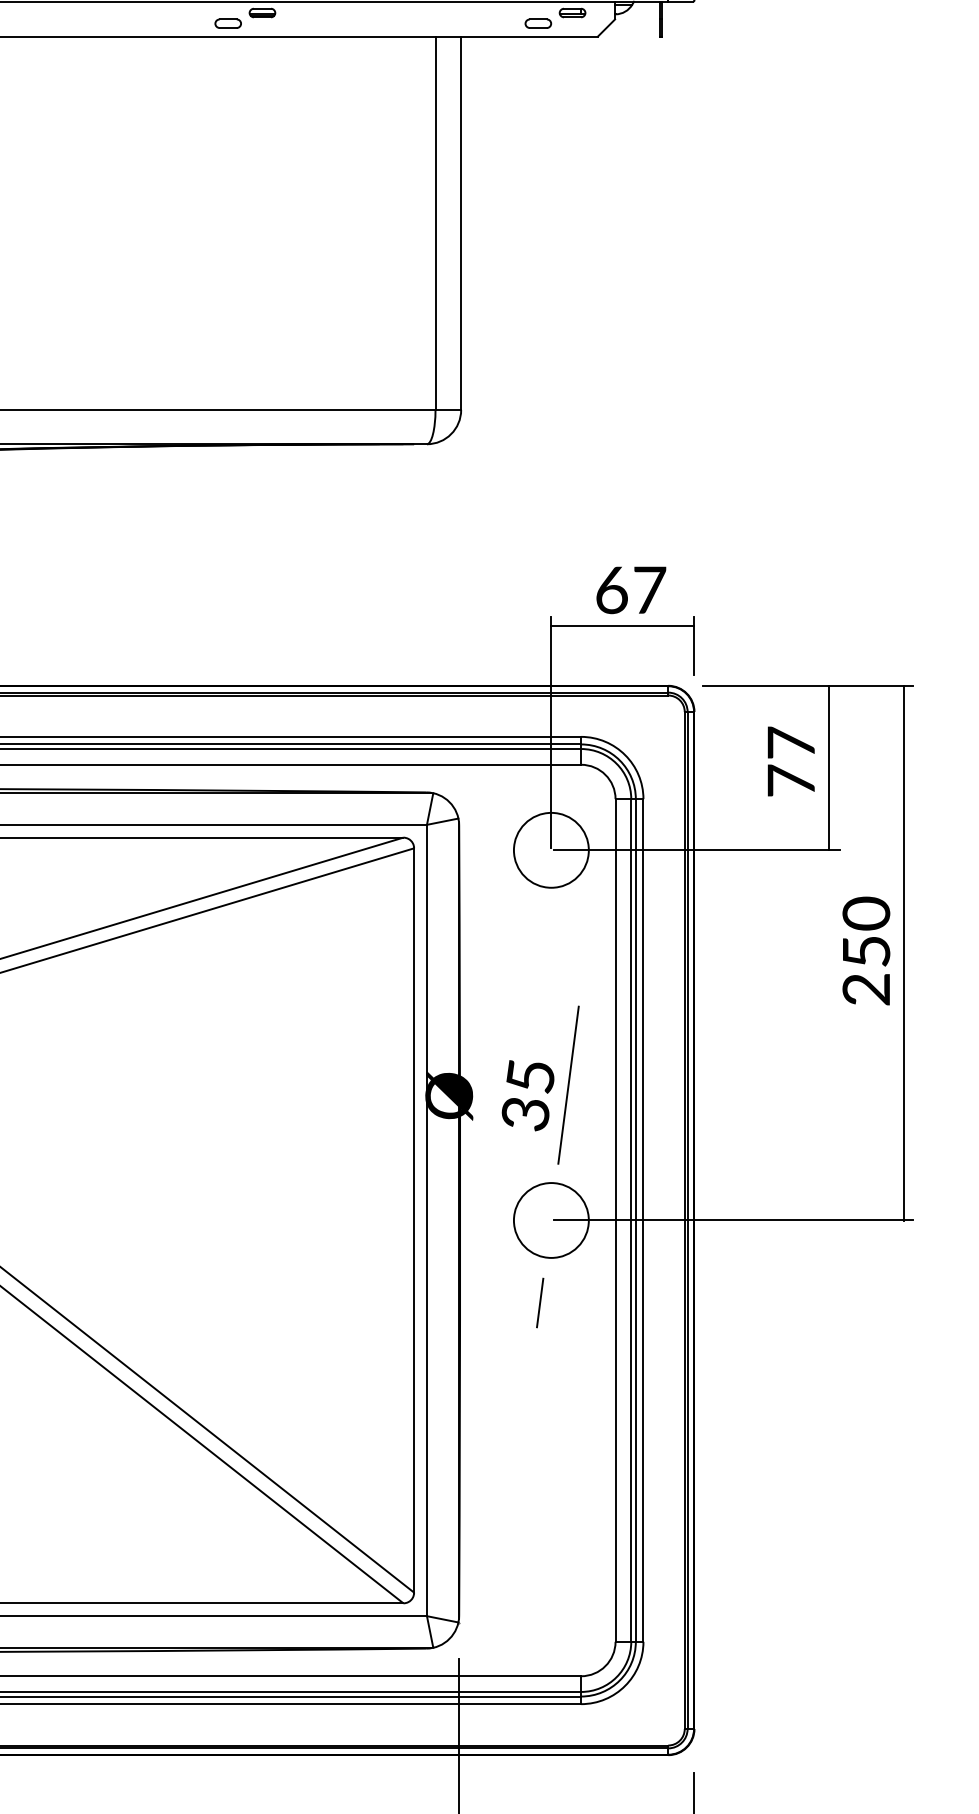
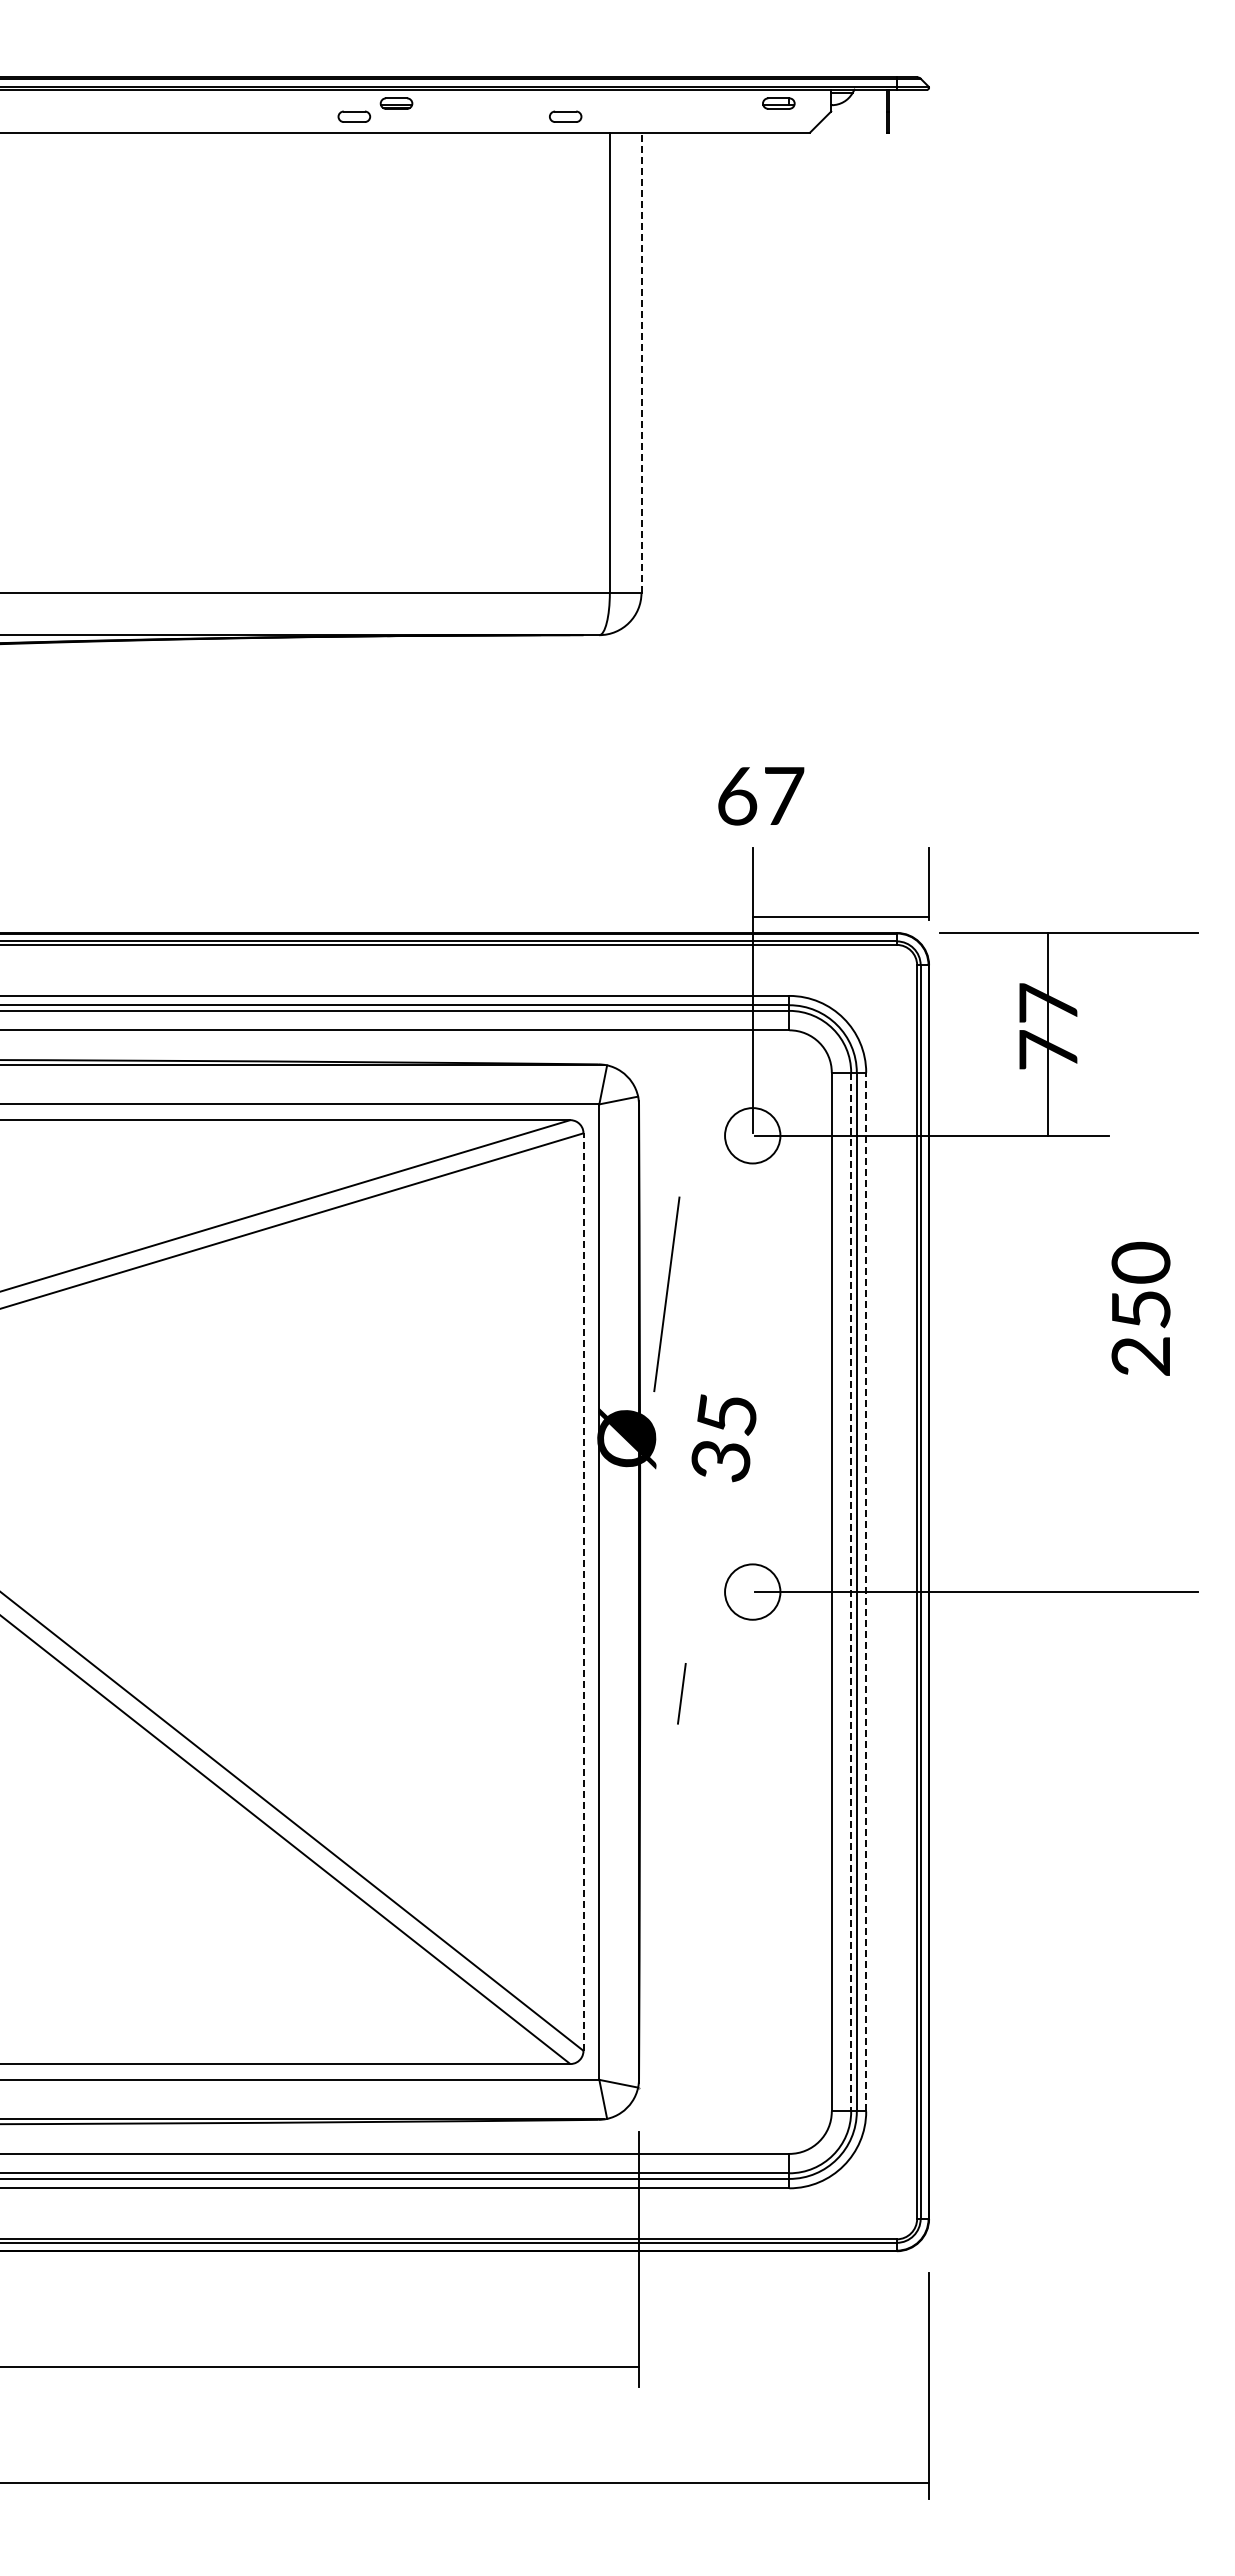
part: (538, 23) -> (565, 116), moved
line: (461, 223) -> (641, 362), solid -> dashed
text: (631, 590) -> (761, 796), moved
line: (622, 626) -> (840, 917), moved
line: (829, 767) -> (1048, 1033), moved
circle: (551, 850) -> (752, 1135), size x0.6
text: (865, 950) -> (1140, 1308), moved
line: (904, 953) -> (1187, 1262), removed
line: (568, 1085) -> (666, 1294), moved
line: (414, 1220) -> (583, 1592), solid -> dashed
circle: (551, 1220) -> (752, 1591), size x0.6
line: (631, 1220) -> (851, 1592), solid -> dashed
line: (643, 1220) -> (866, 1591), solid -> dashed
line: (539, 1302) -> (681, 1693), moved

